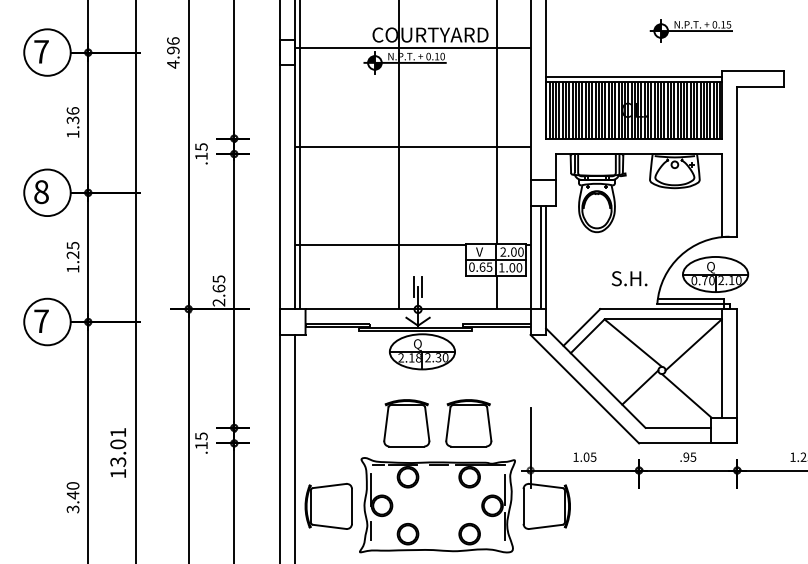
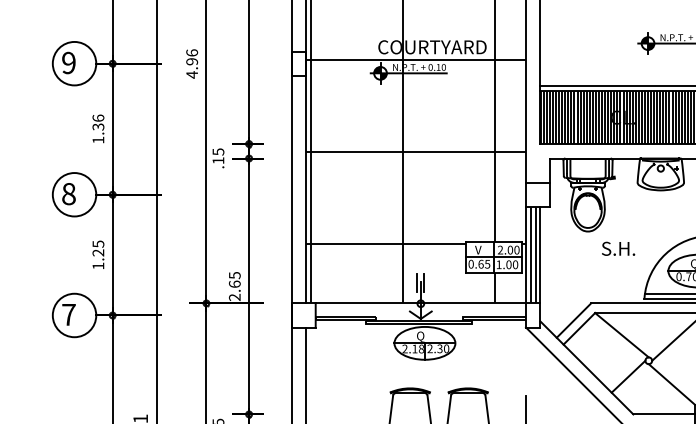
text: (41, 51) -> (68, 62), 7 -> 9
line: (535, 257) -> (530, 255), added
text: (629, 278) -> (618, 248), moved

